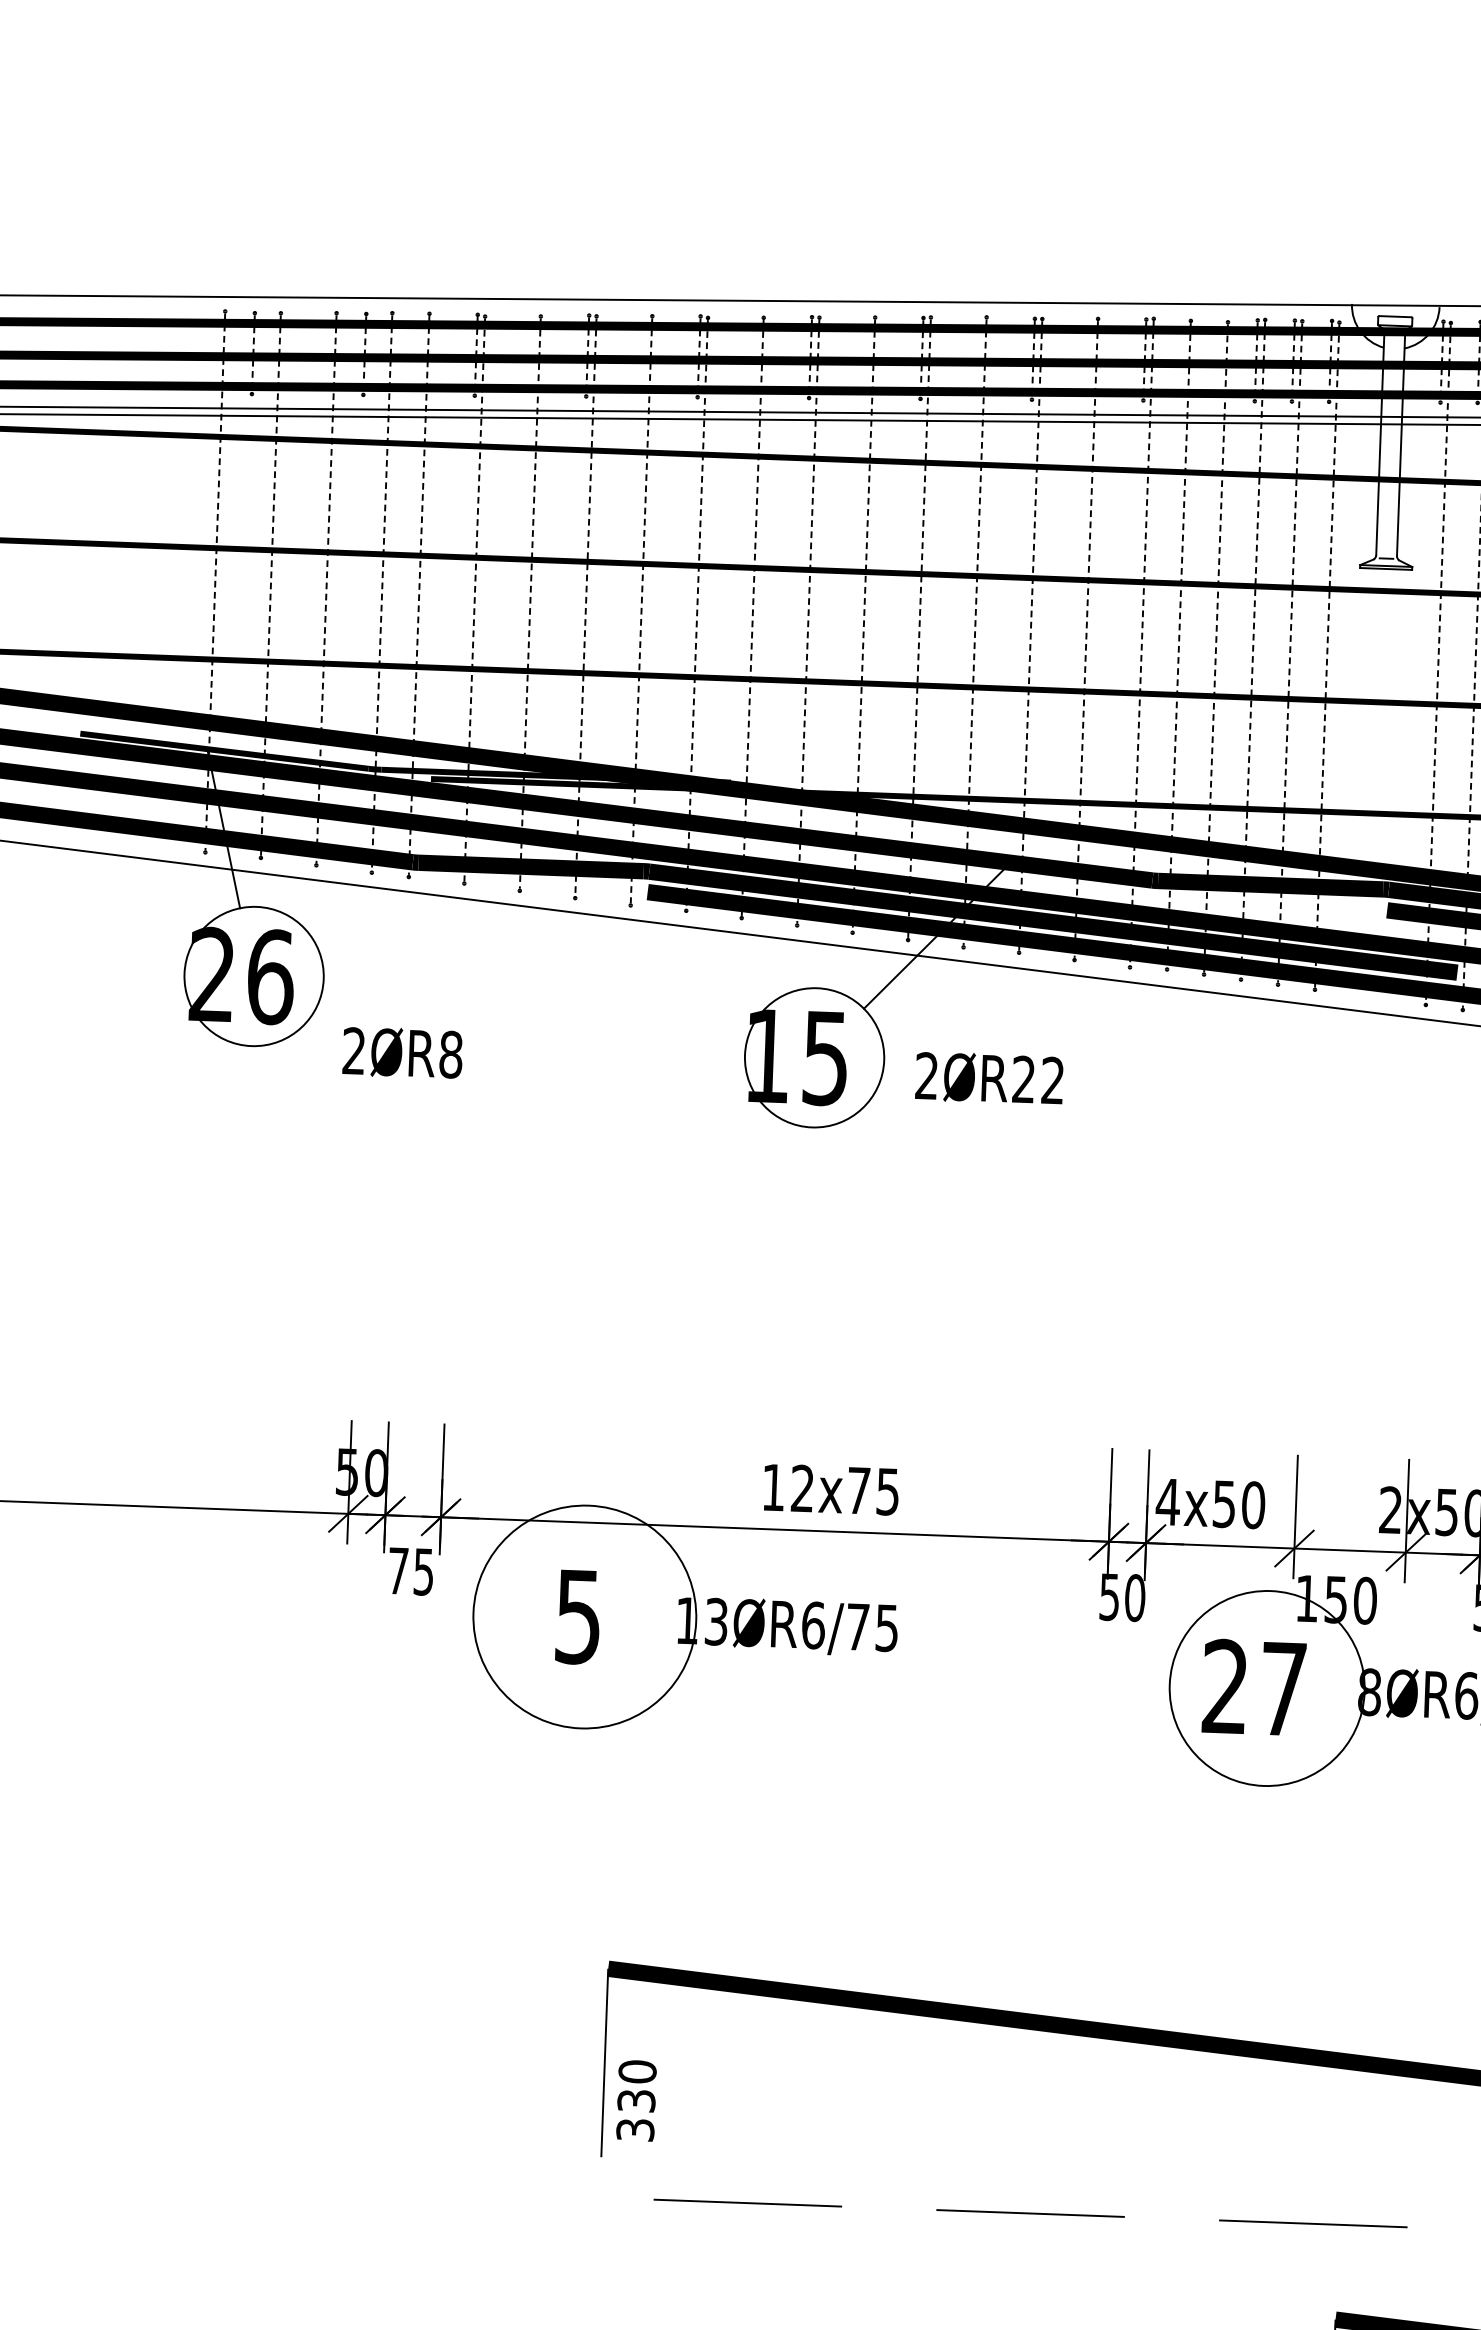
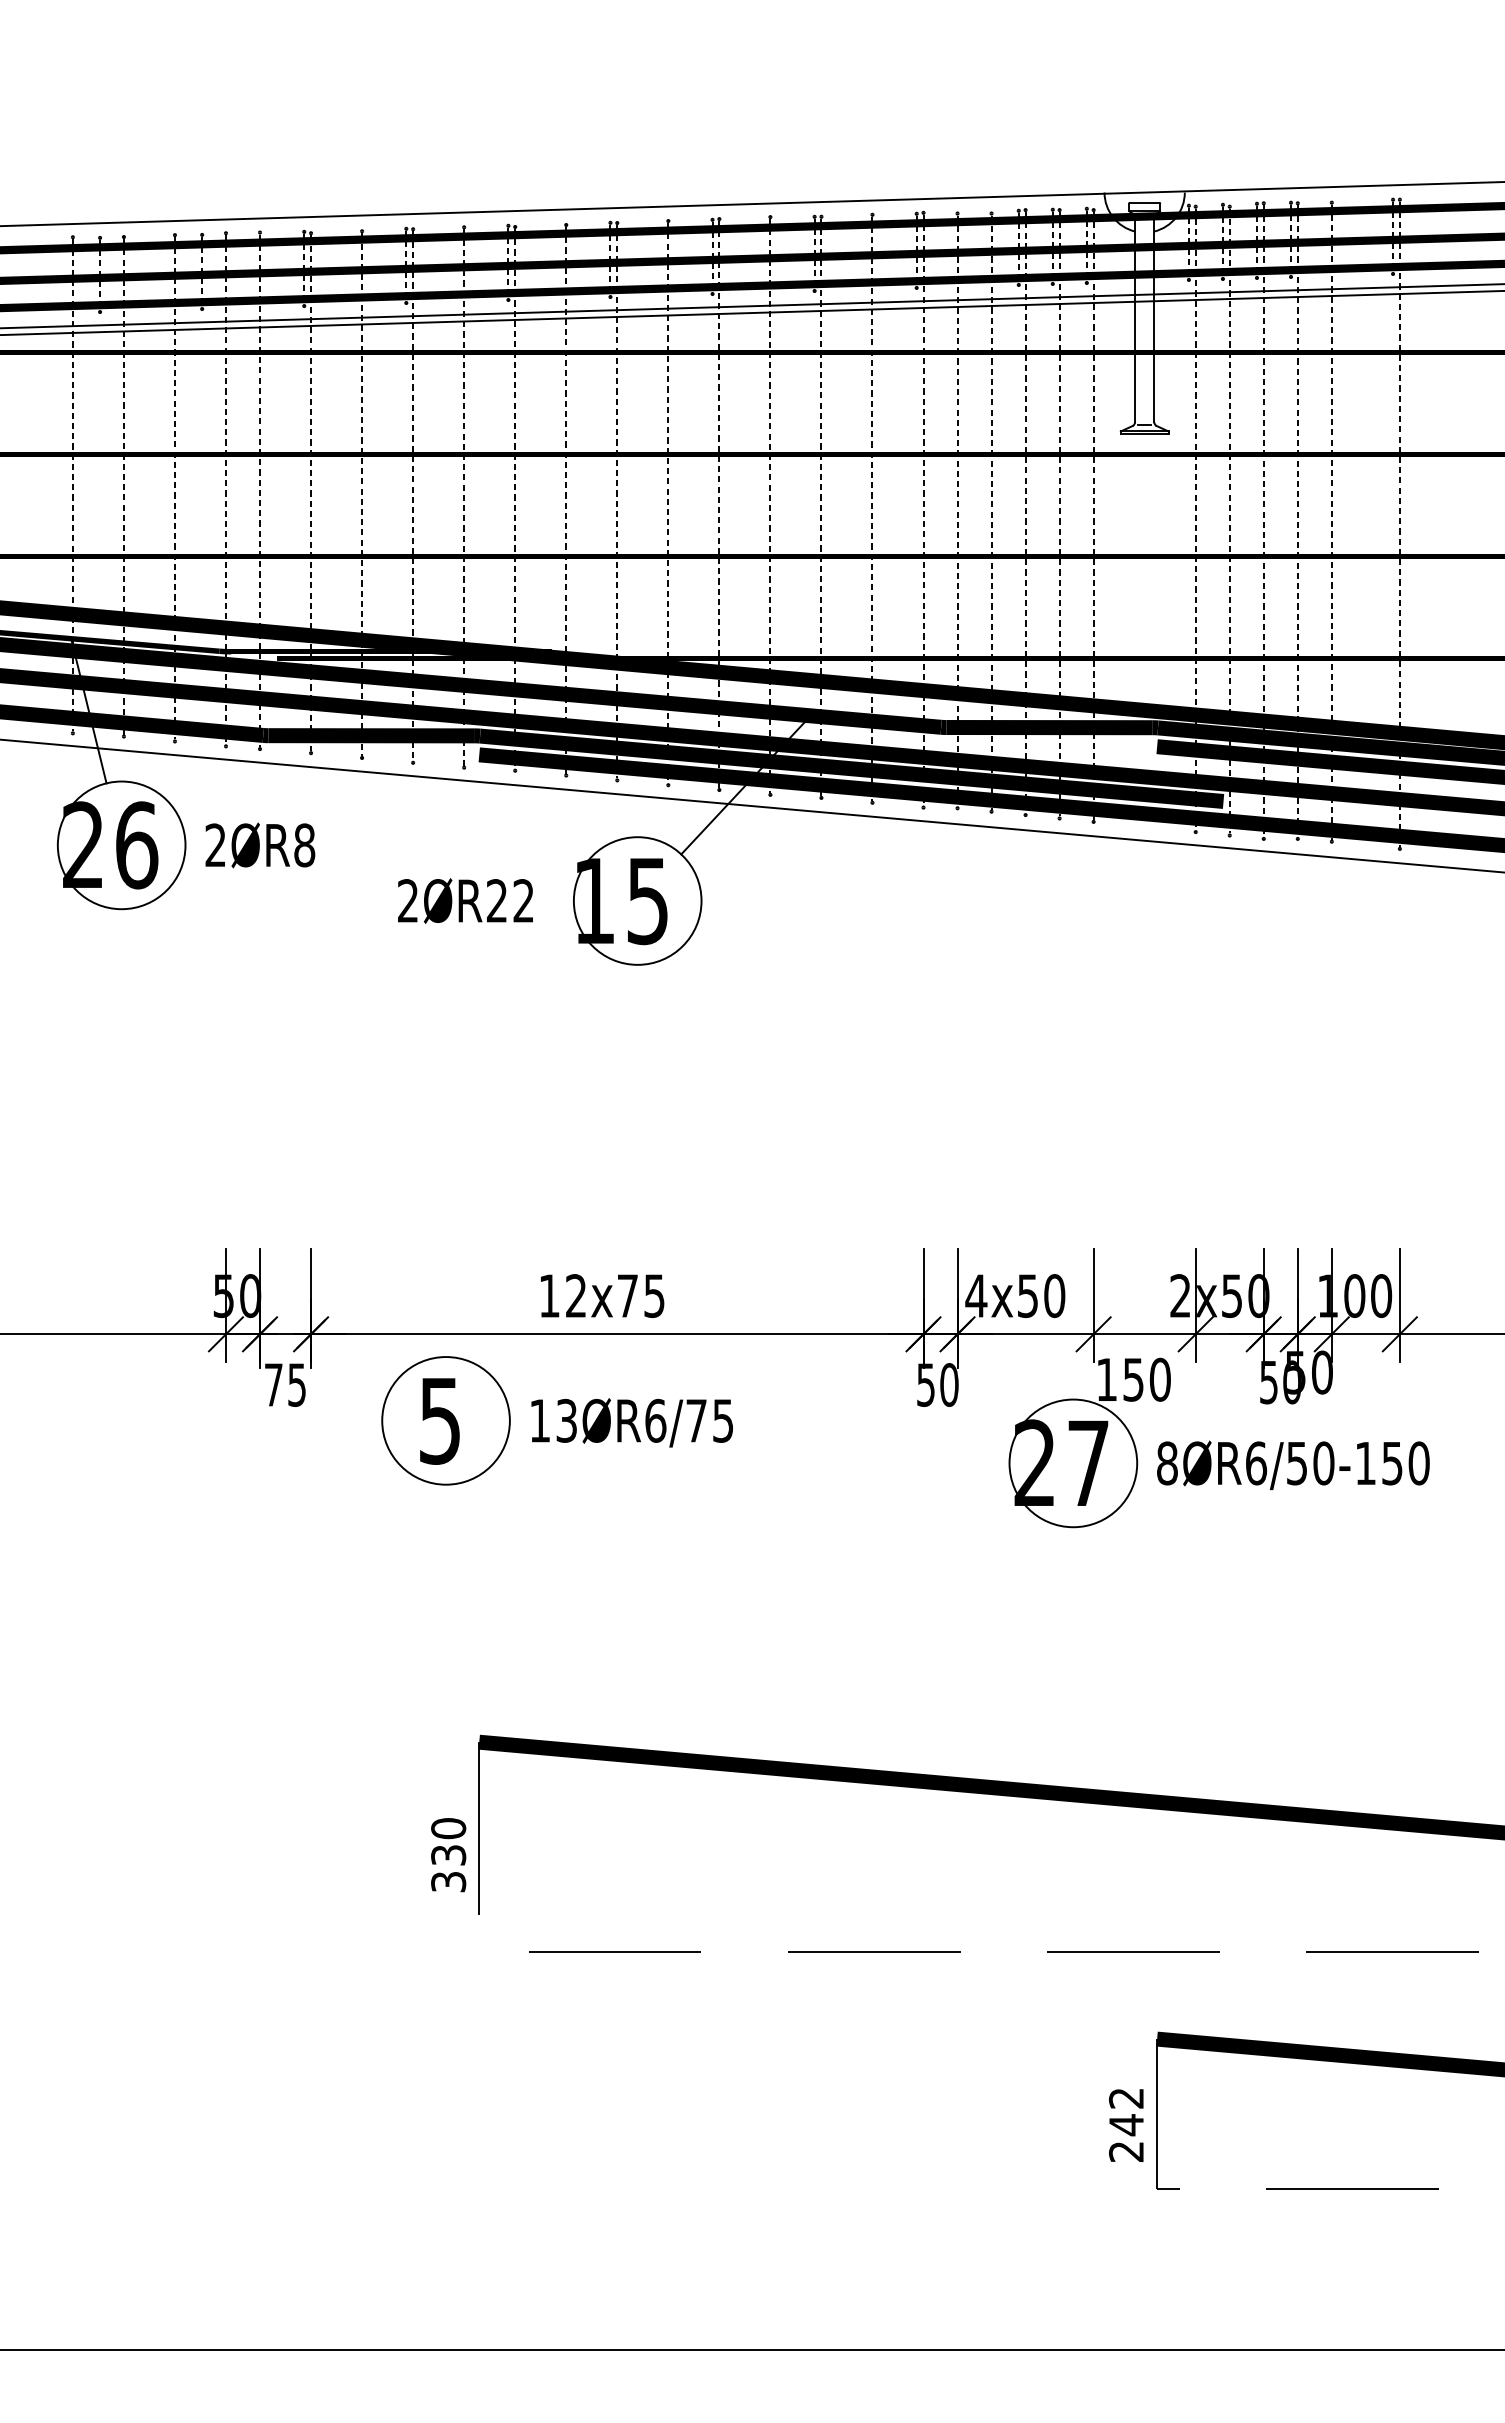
text: (402, 1053) -> (260, 845), moved
text: (989, 1077) -> (465, 900), moved
text: (831, 1489) -> (602, 1295), moved
circle: (584, 1616) -> (445, 1420), size x0.62
circle: (1267, 1688) -> (1073, 1463), size x0.71
text: (636, 2101) -> (448, 1855), moved

